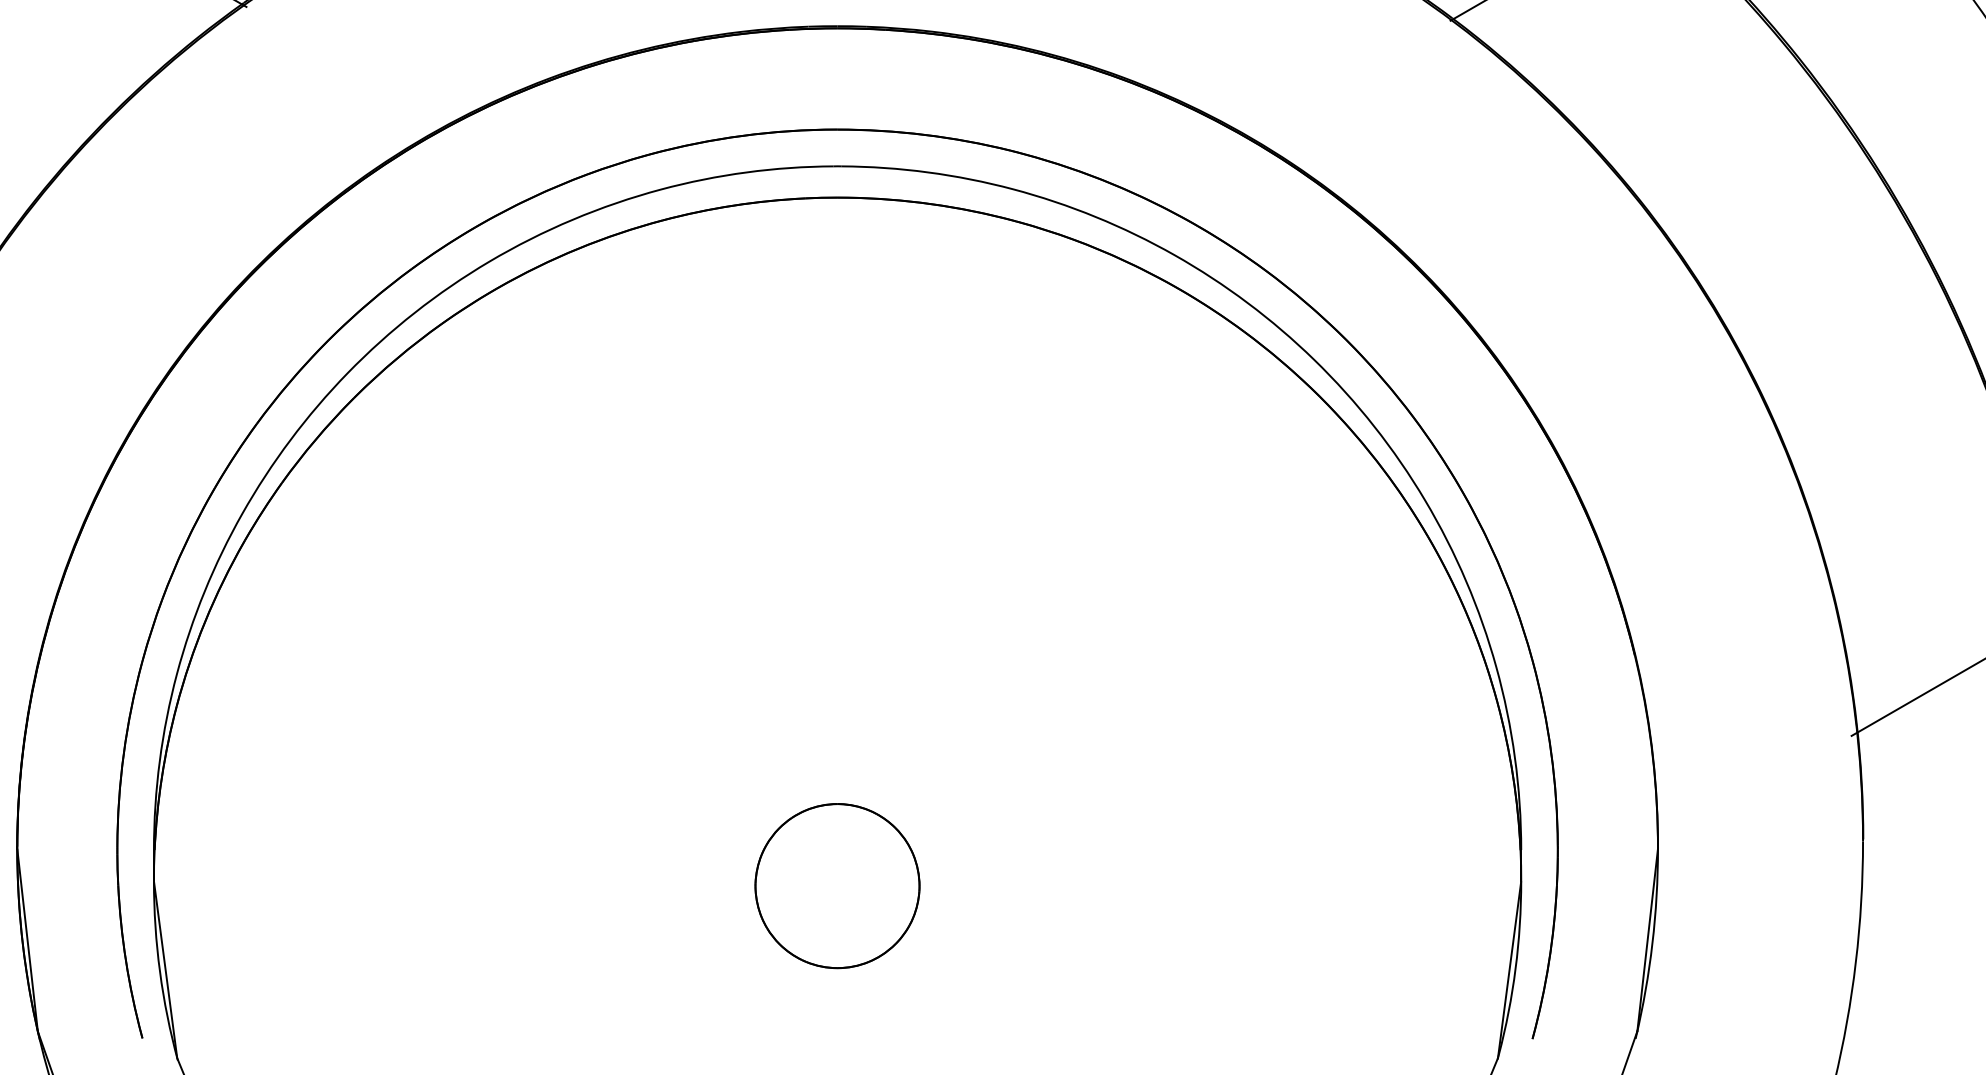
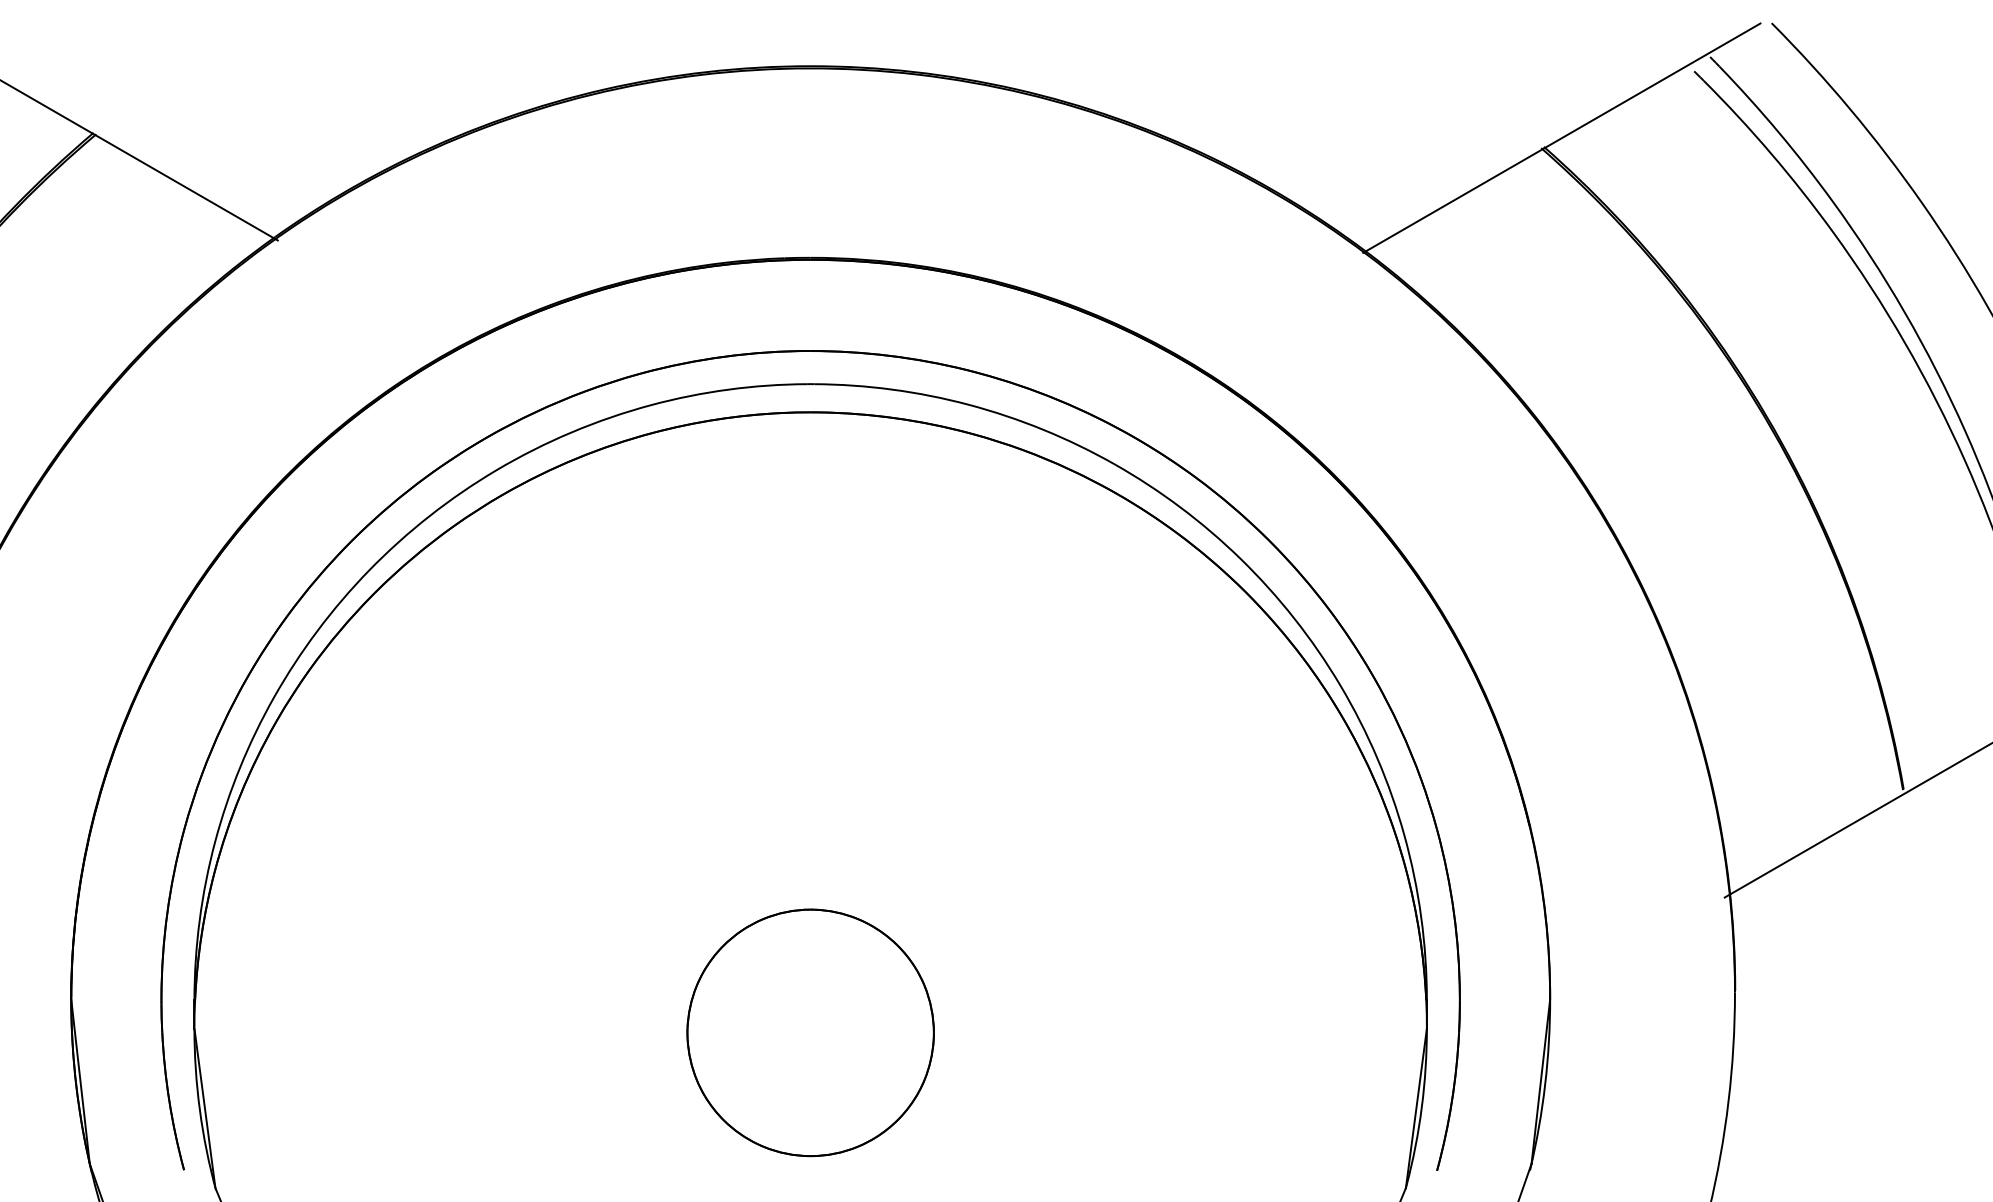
part: (837, 885) -> (810, 1032), size x1.67

